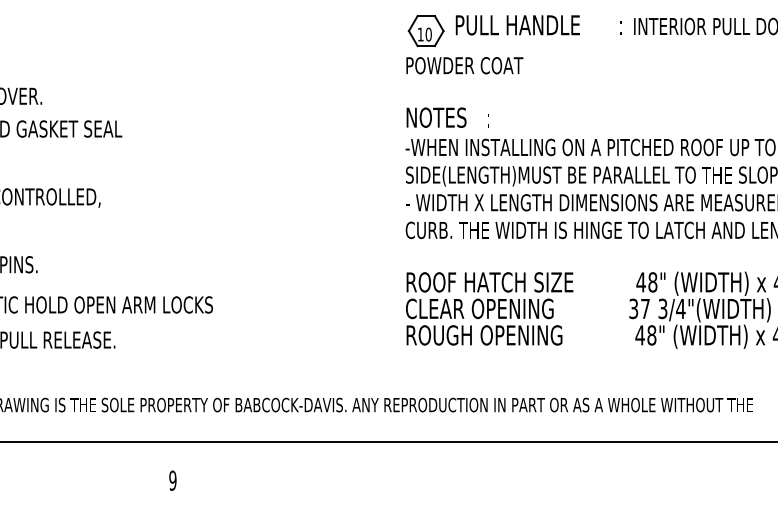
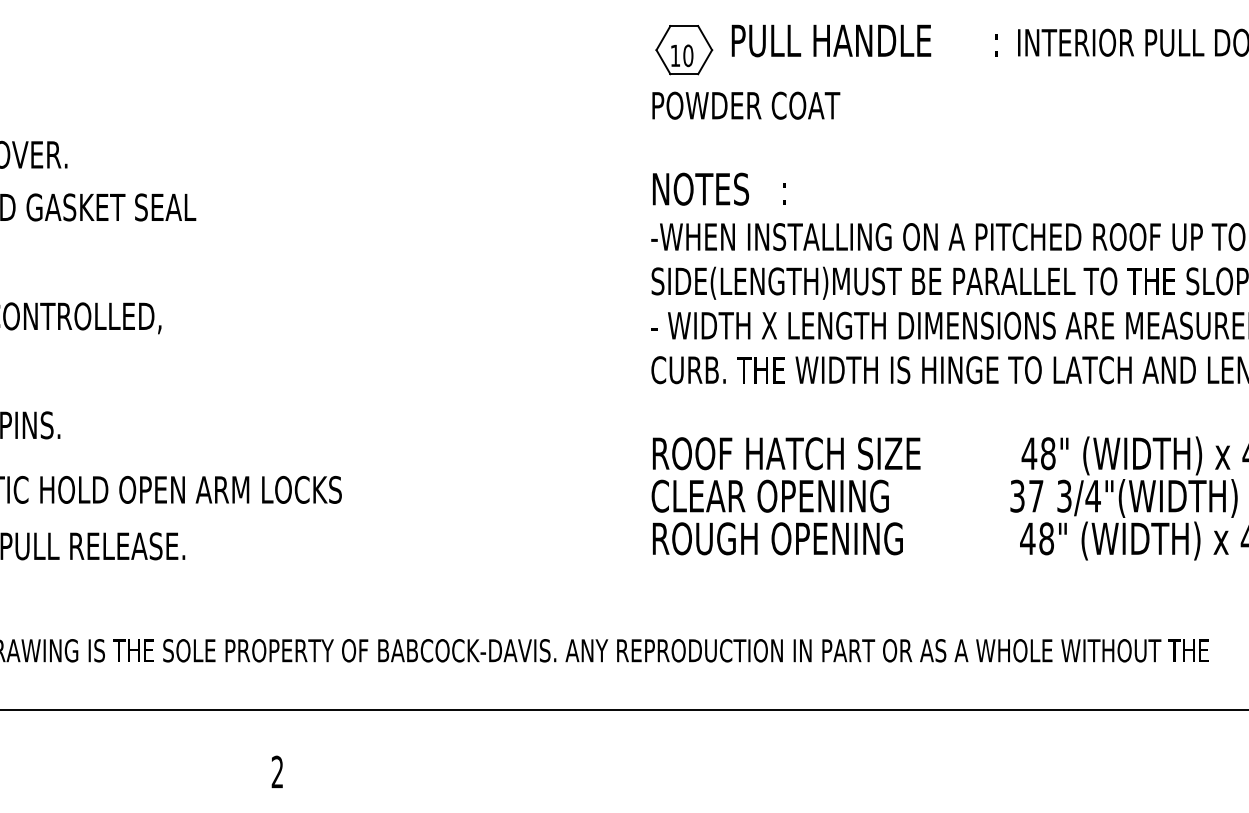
text: (172, 480) -> (276, 771), 9 -> 2

